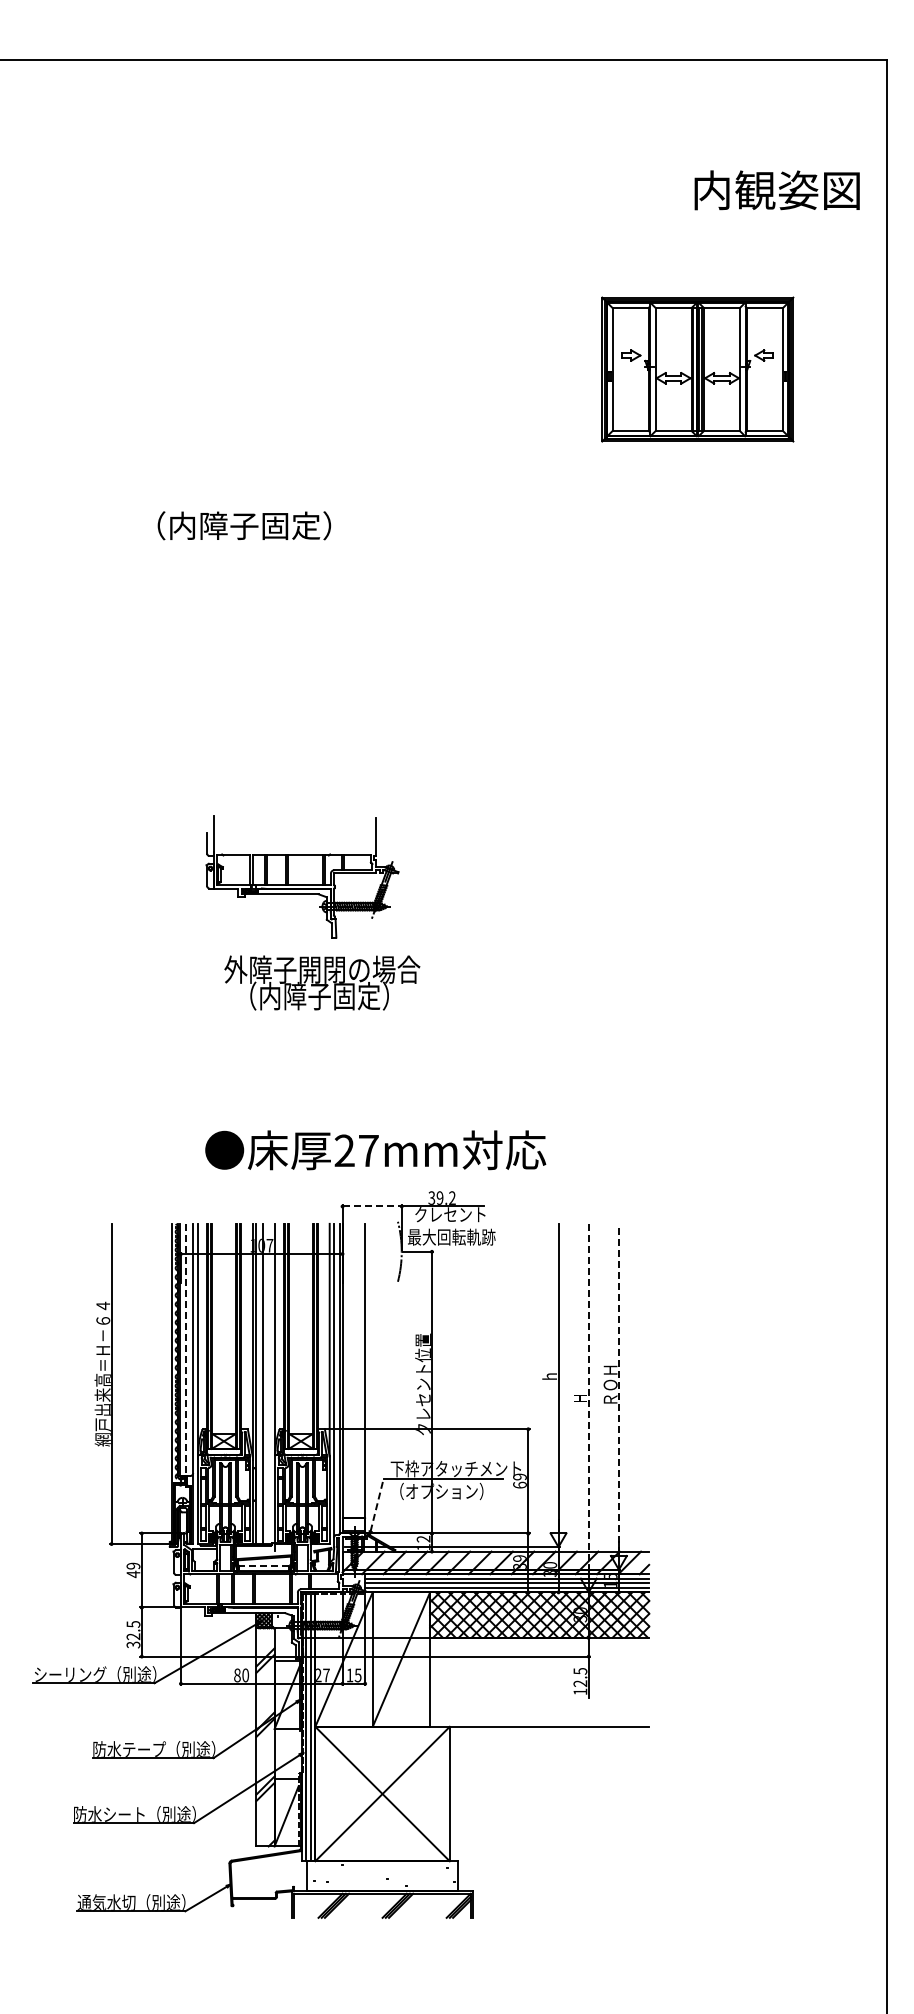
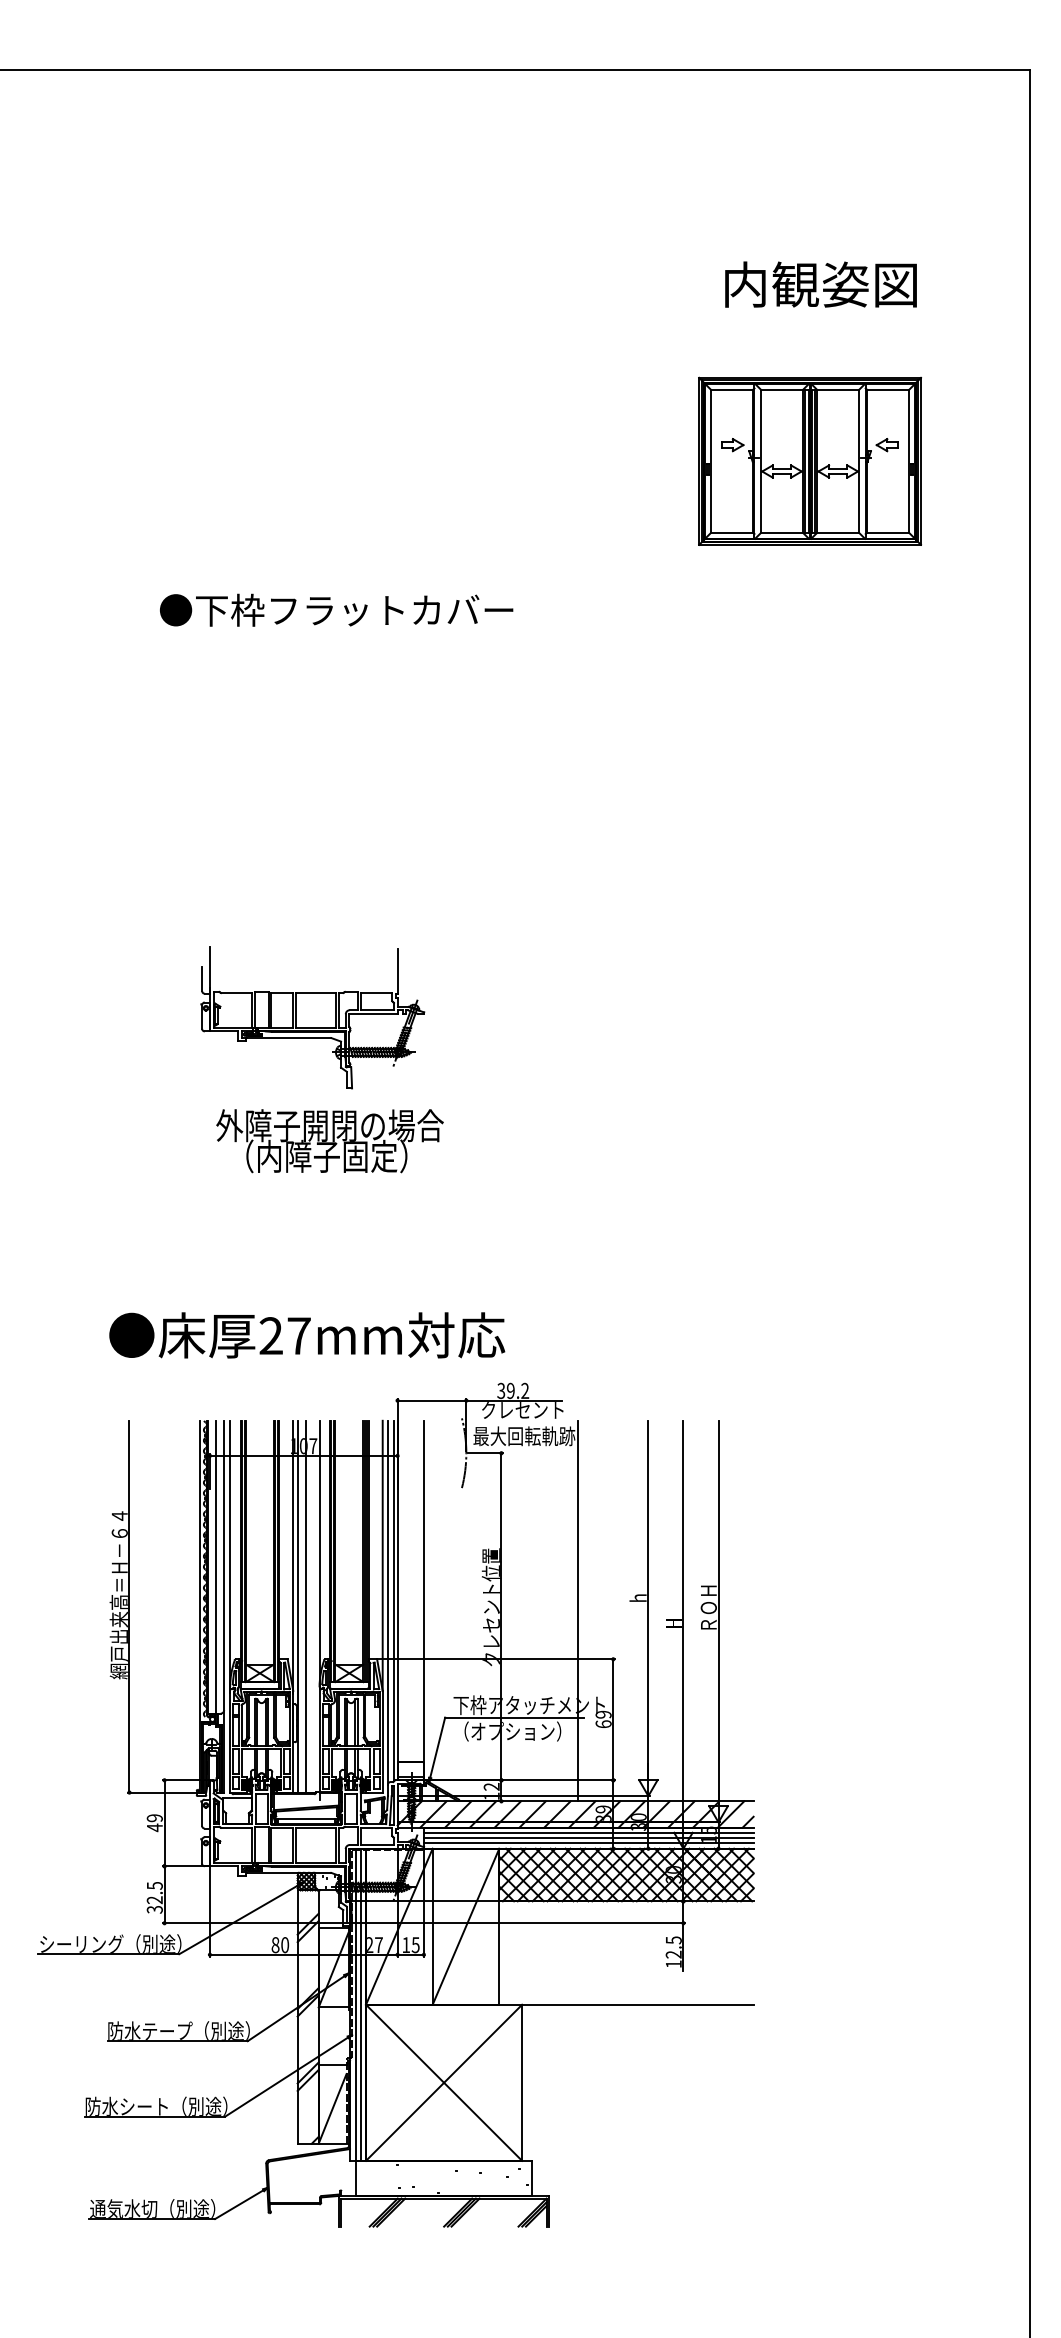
text: (776, 190) -> (820, 284), moved
part: (697, 369) -> (809, 461), moved
text: (289, 525) -> (336, 609), （内障子固定） -> ●下枠フラットカバー
part: (302, 876) -> (312, 1017), moved
text: (322, 982) -> (330, 1140), moved
text: (375, 1150) -> (306, 1335), moved
line: (372, 1206) -> (432, 1400), dashed -> solid
line: (185, 1350) -> (215, 1567), dashed -> solid
line: (498, 1387) -> (578, 1610), added
line: (618, 1388) -> (718, 1611), dashed -> solid
line: (588, 1400) -> (683, 1625), dashed -> solid
line: (377, 1505) -> (438, 1747), dashed -> solid
line: (264, 1566) -> (306, 1818), dashed -> solid

